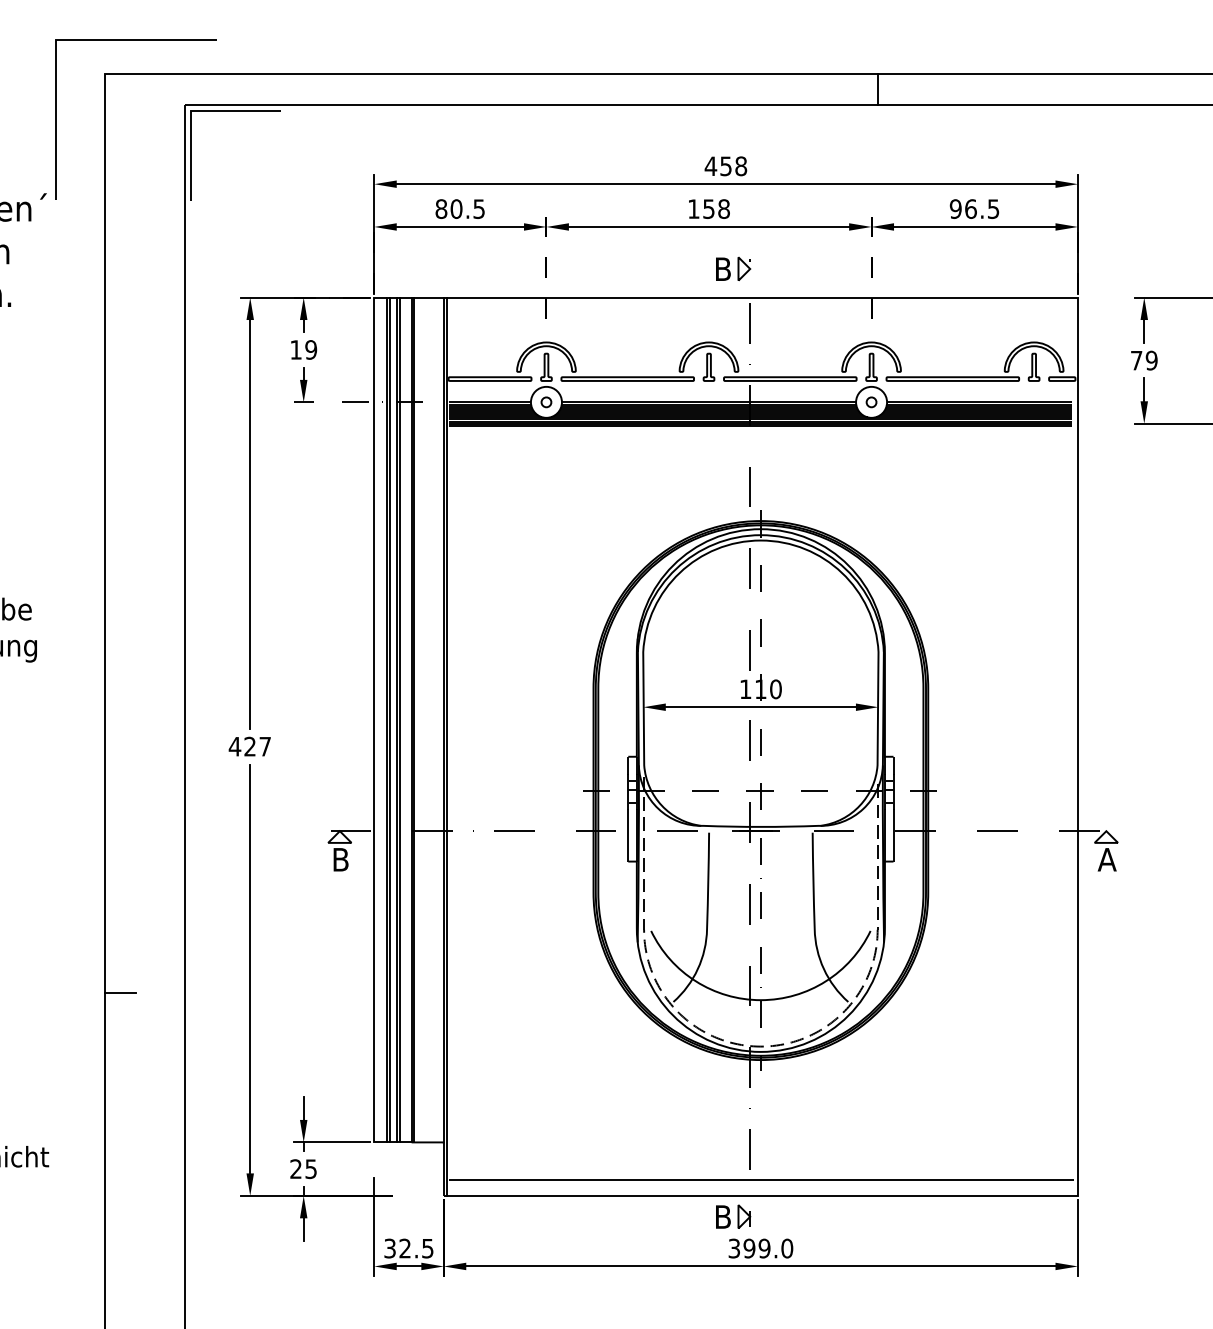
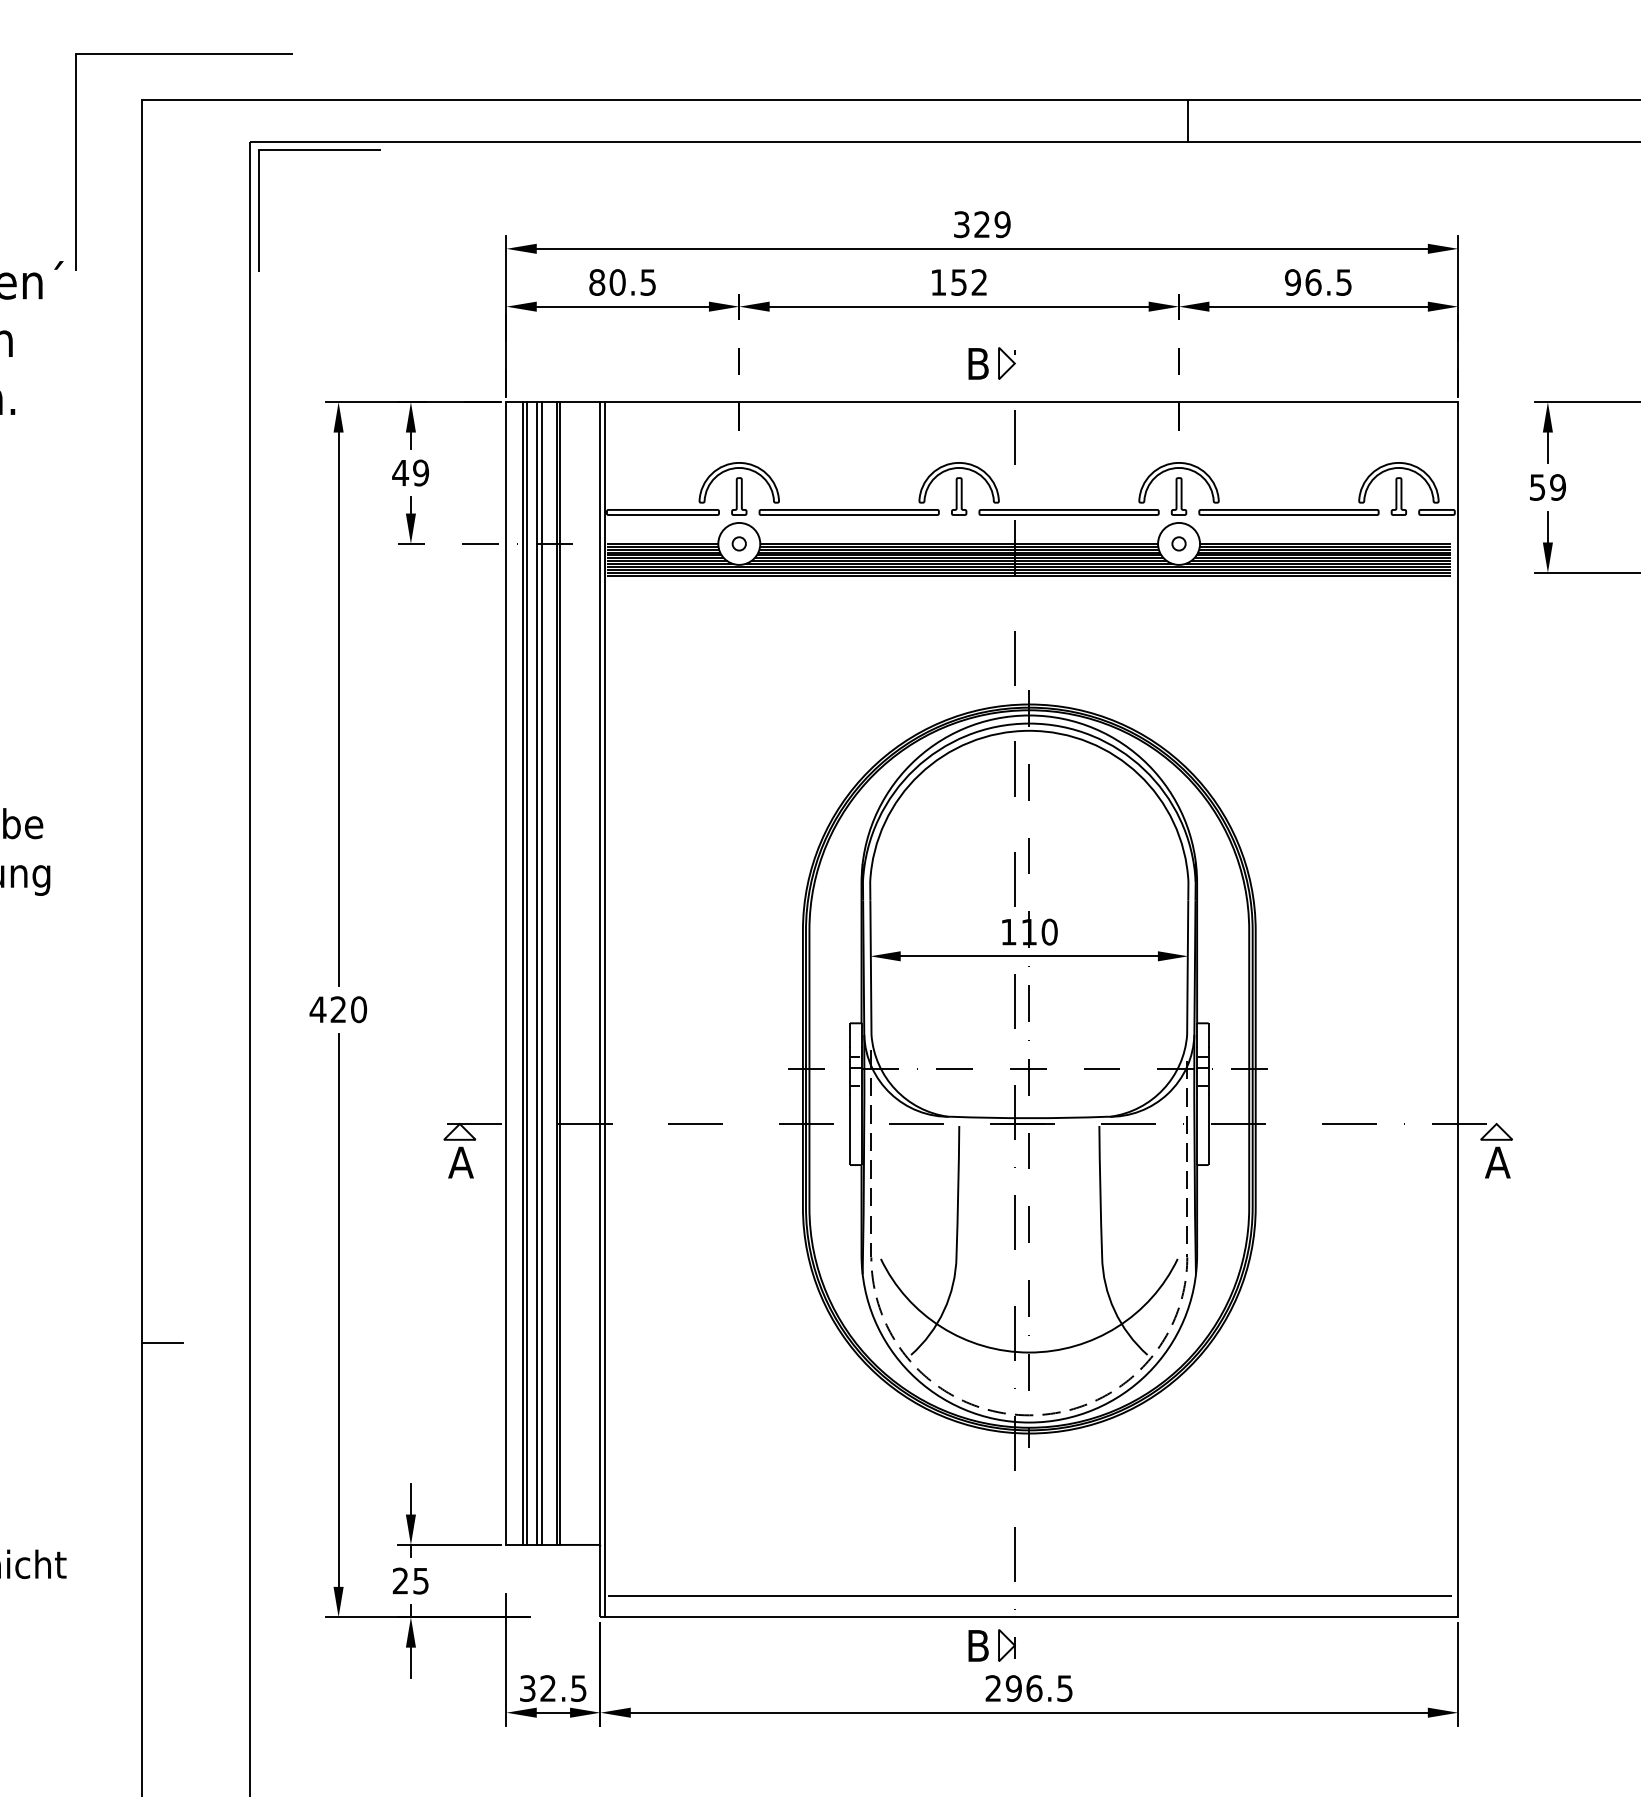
text: (725, 166) -> (981, 224), 458 -> 329
text: (724, 209) -> (979, 282), 158 -> 152
text: (295, 349) -> (400, 472), 19 -> 49
text: (1136, 360) -> (1537, 487), 79 -> 59
text: (265, 746) -> (359, 1009), 427 -> 420
text: (340, 859) -> (460, 1162), B -> A
text: (761, 1248) -> (1029, 1688), 399.0 -> 296.5

